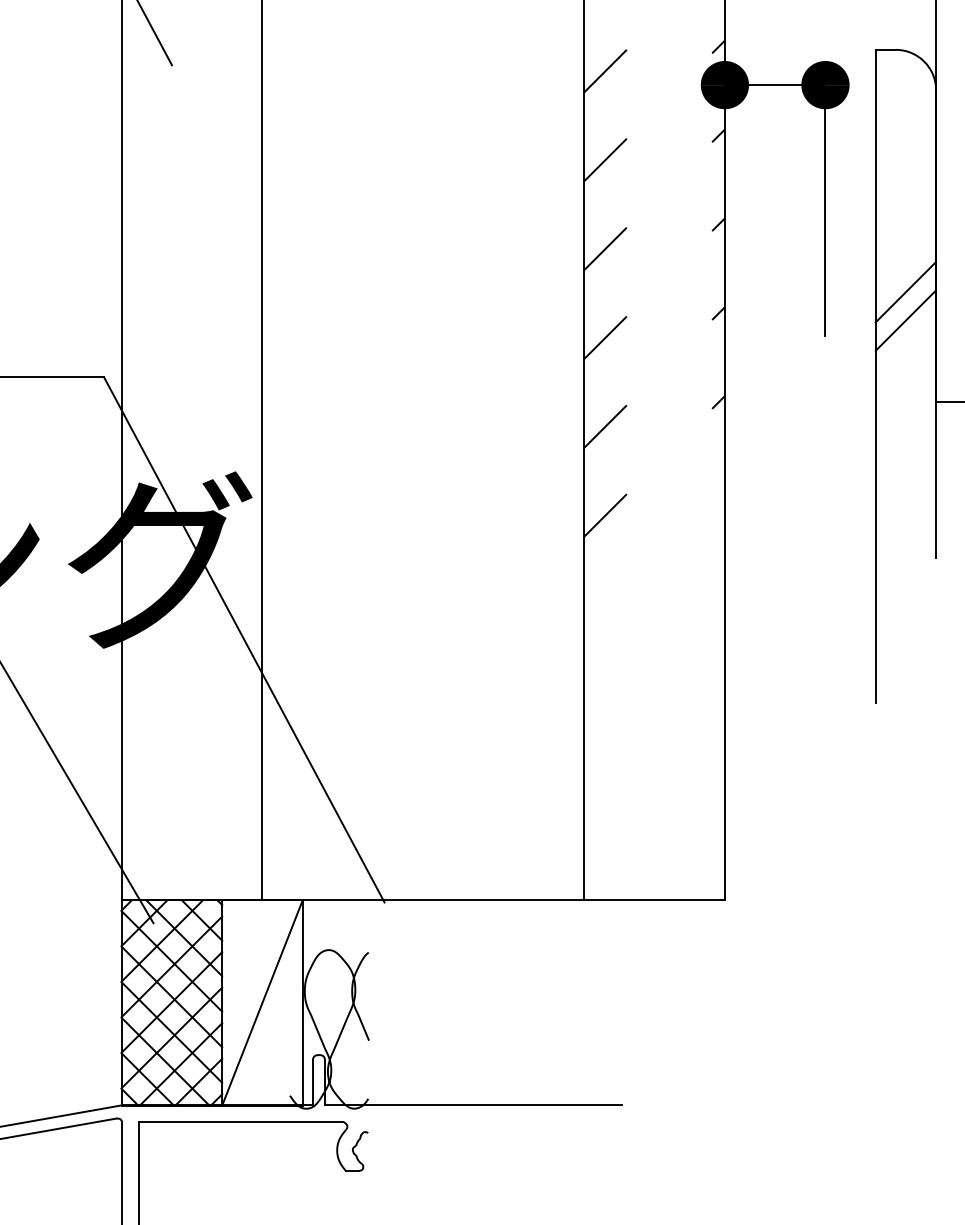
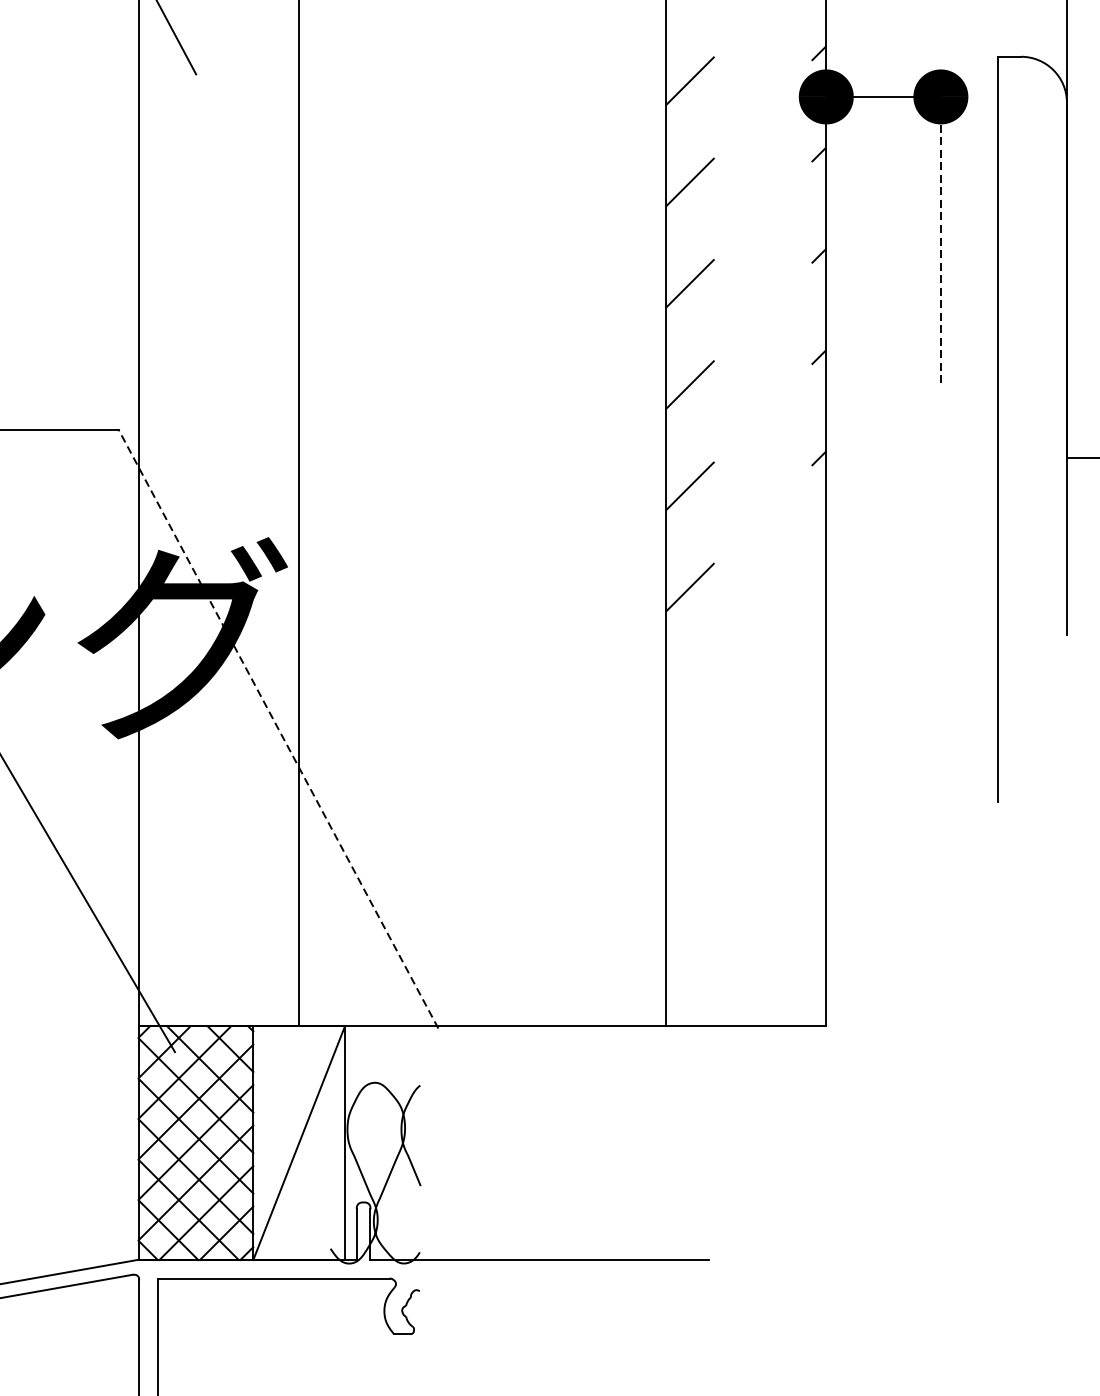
line: (825, 210) -> (940, 239), solid -> dashed
line: (905, 292) -> (1032, 333), removed
line: (905, 320) -> (1032, 365), removed
line: (244, 639) -> (278, 728), solid -> dashed

